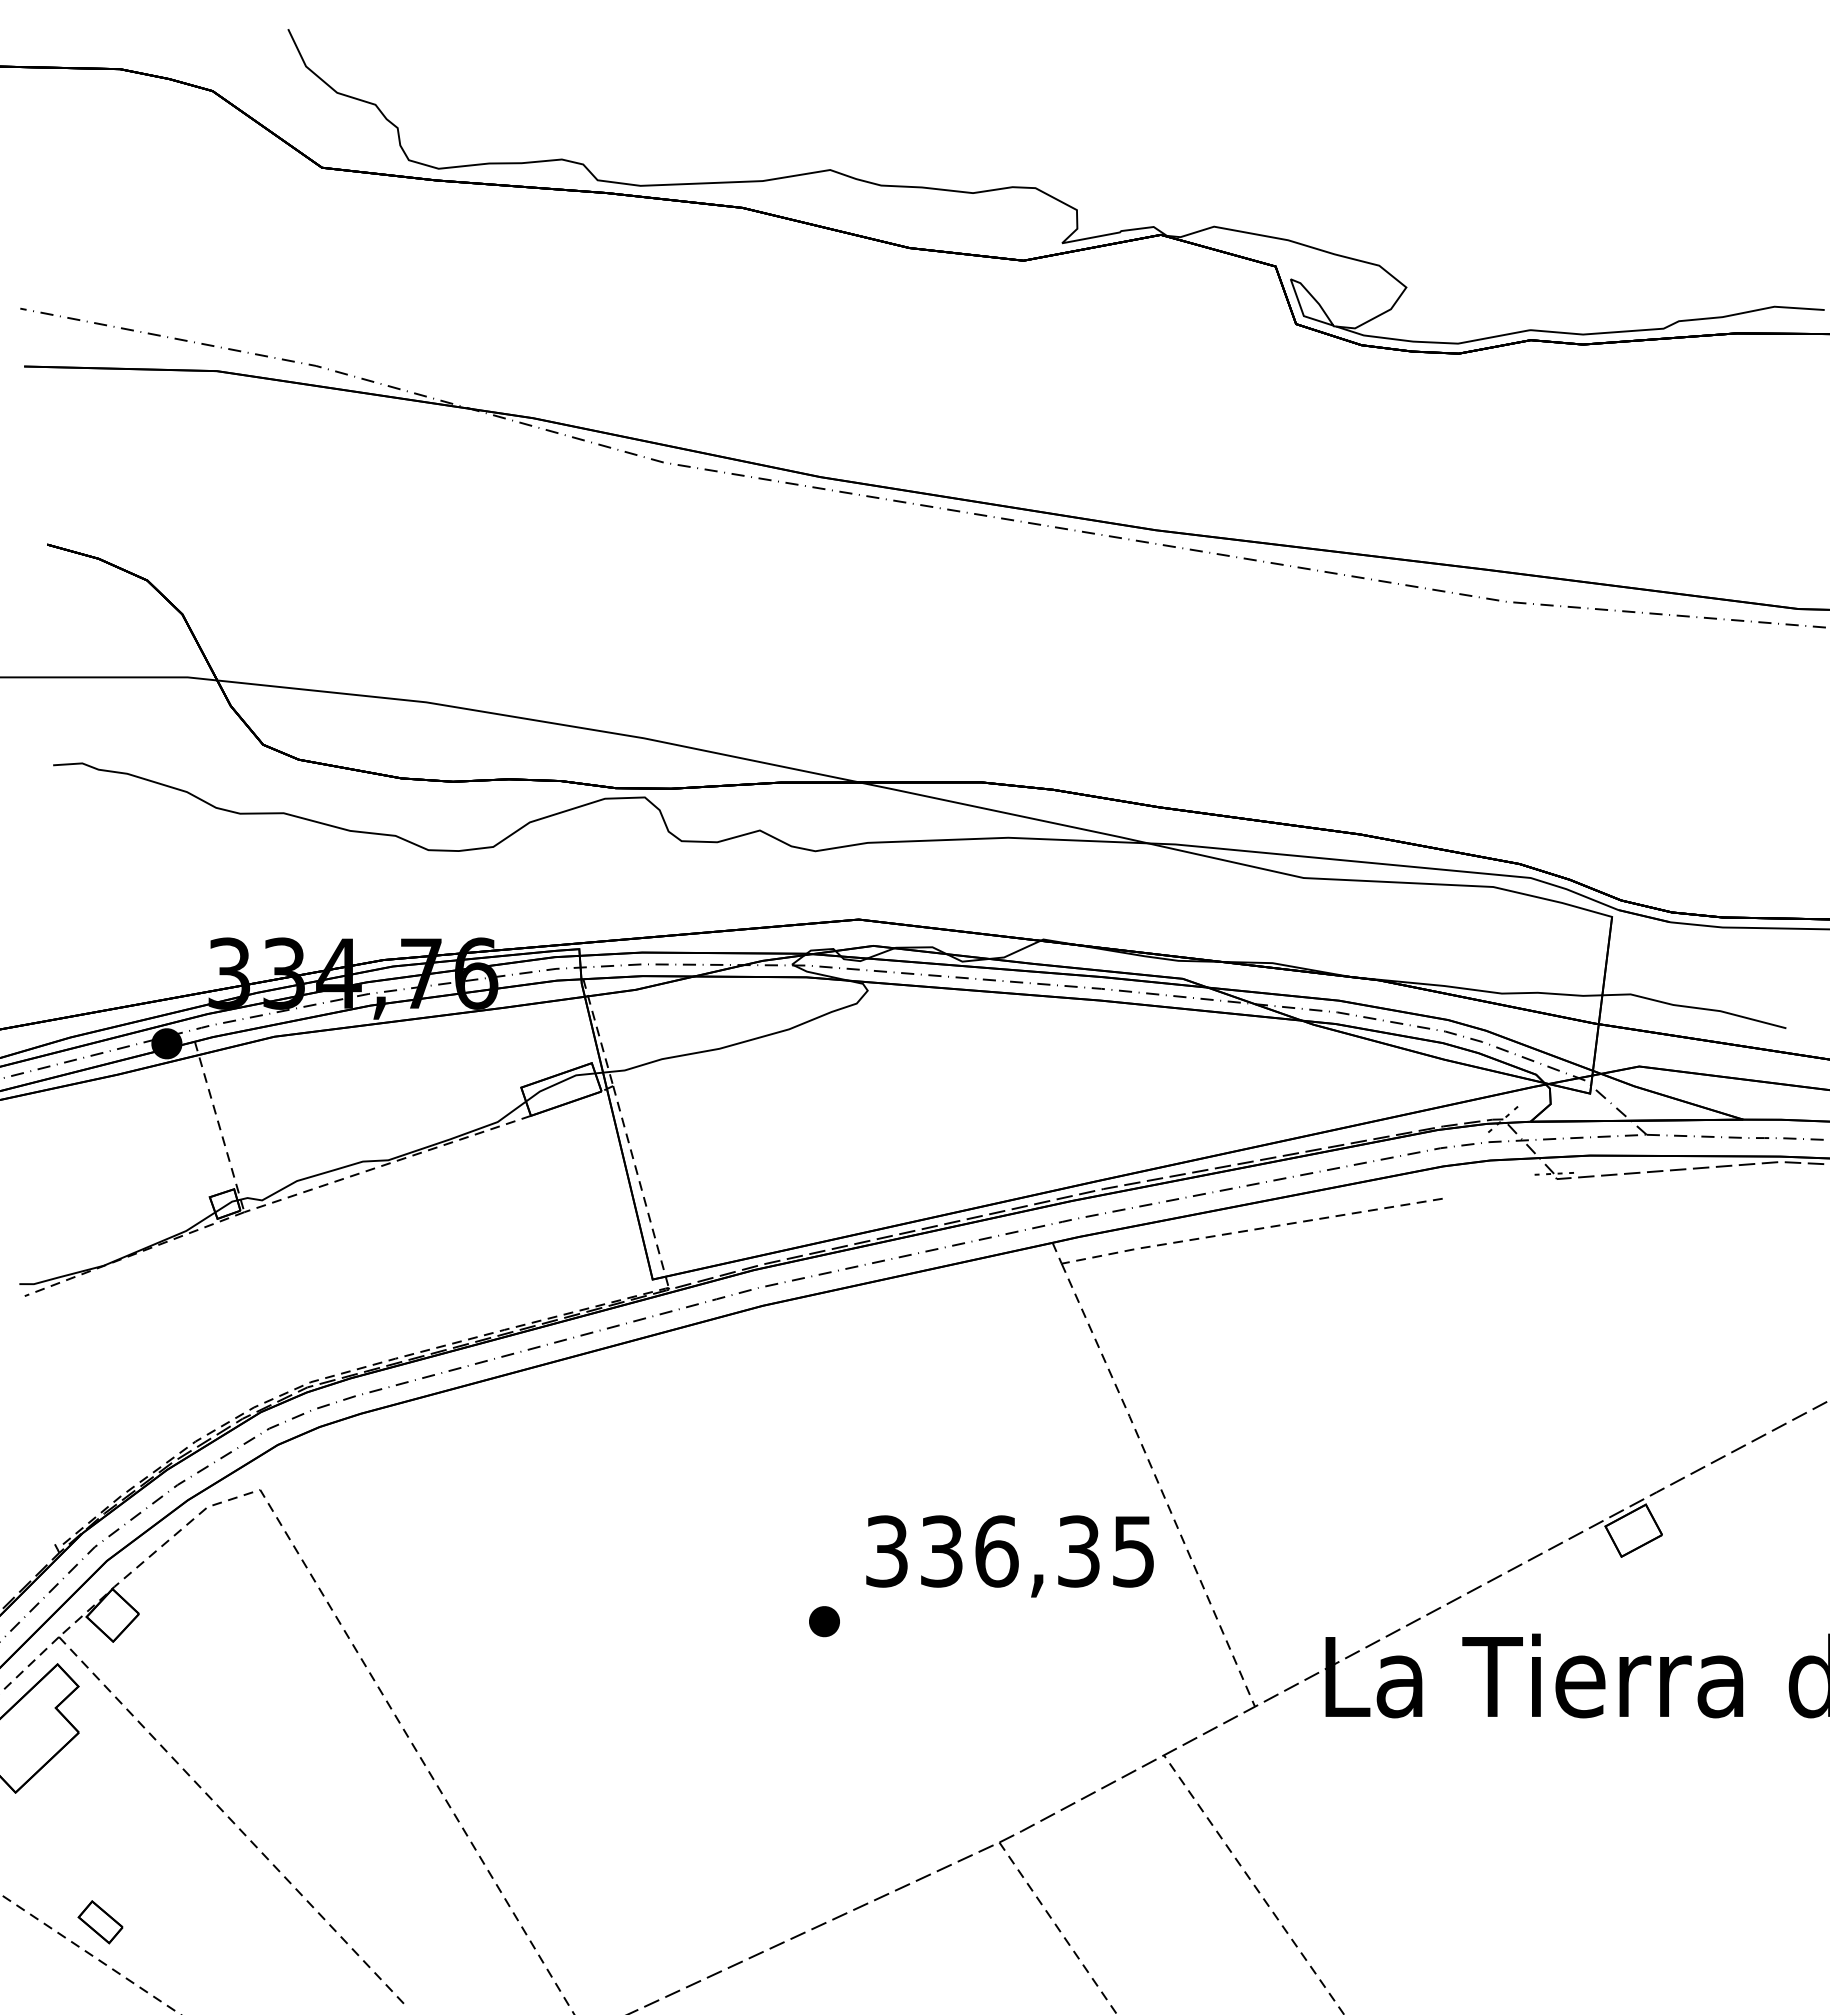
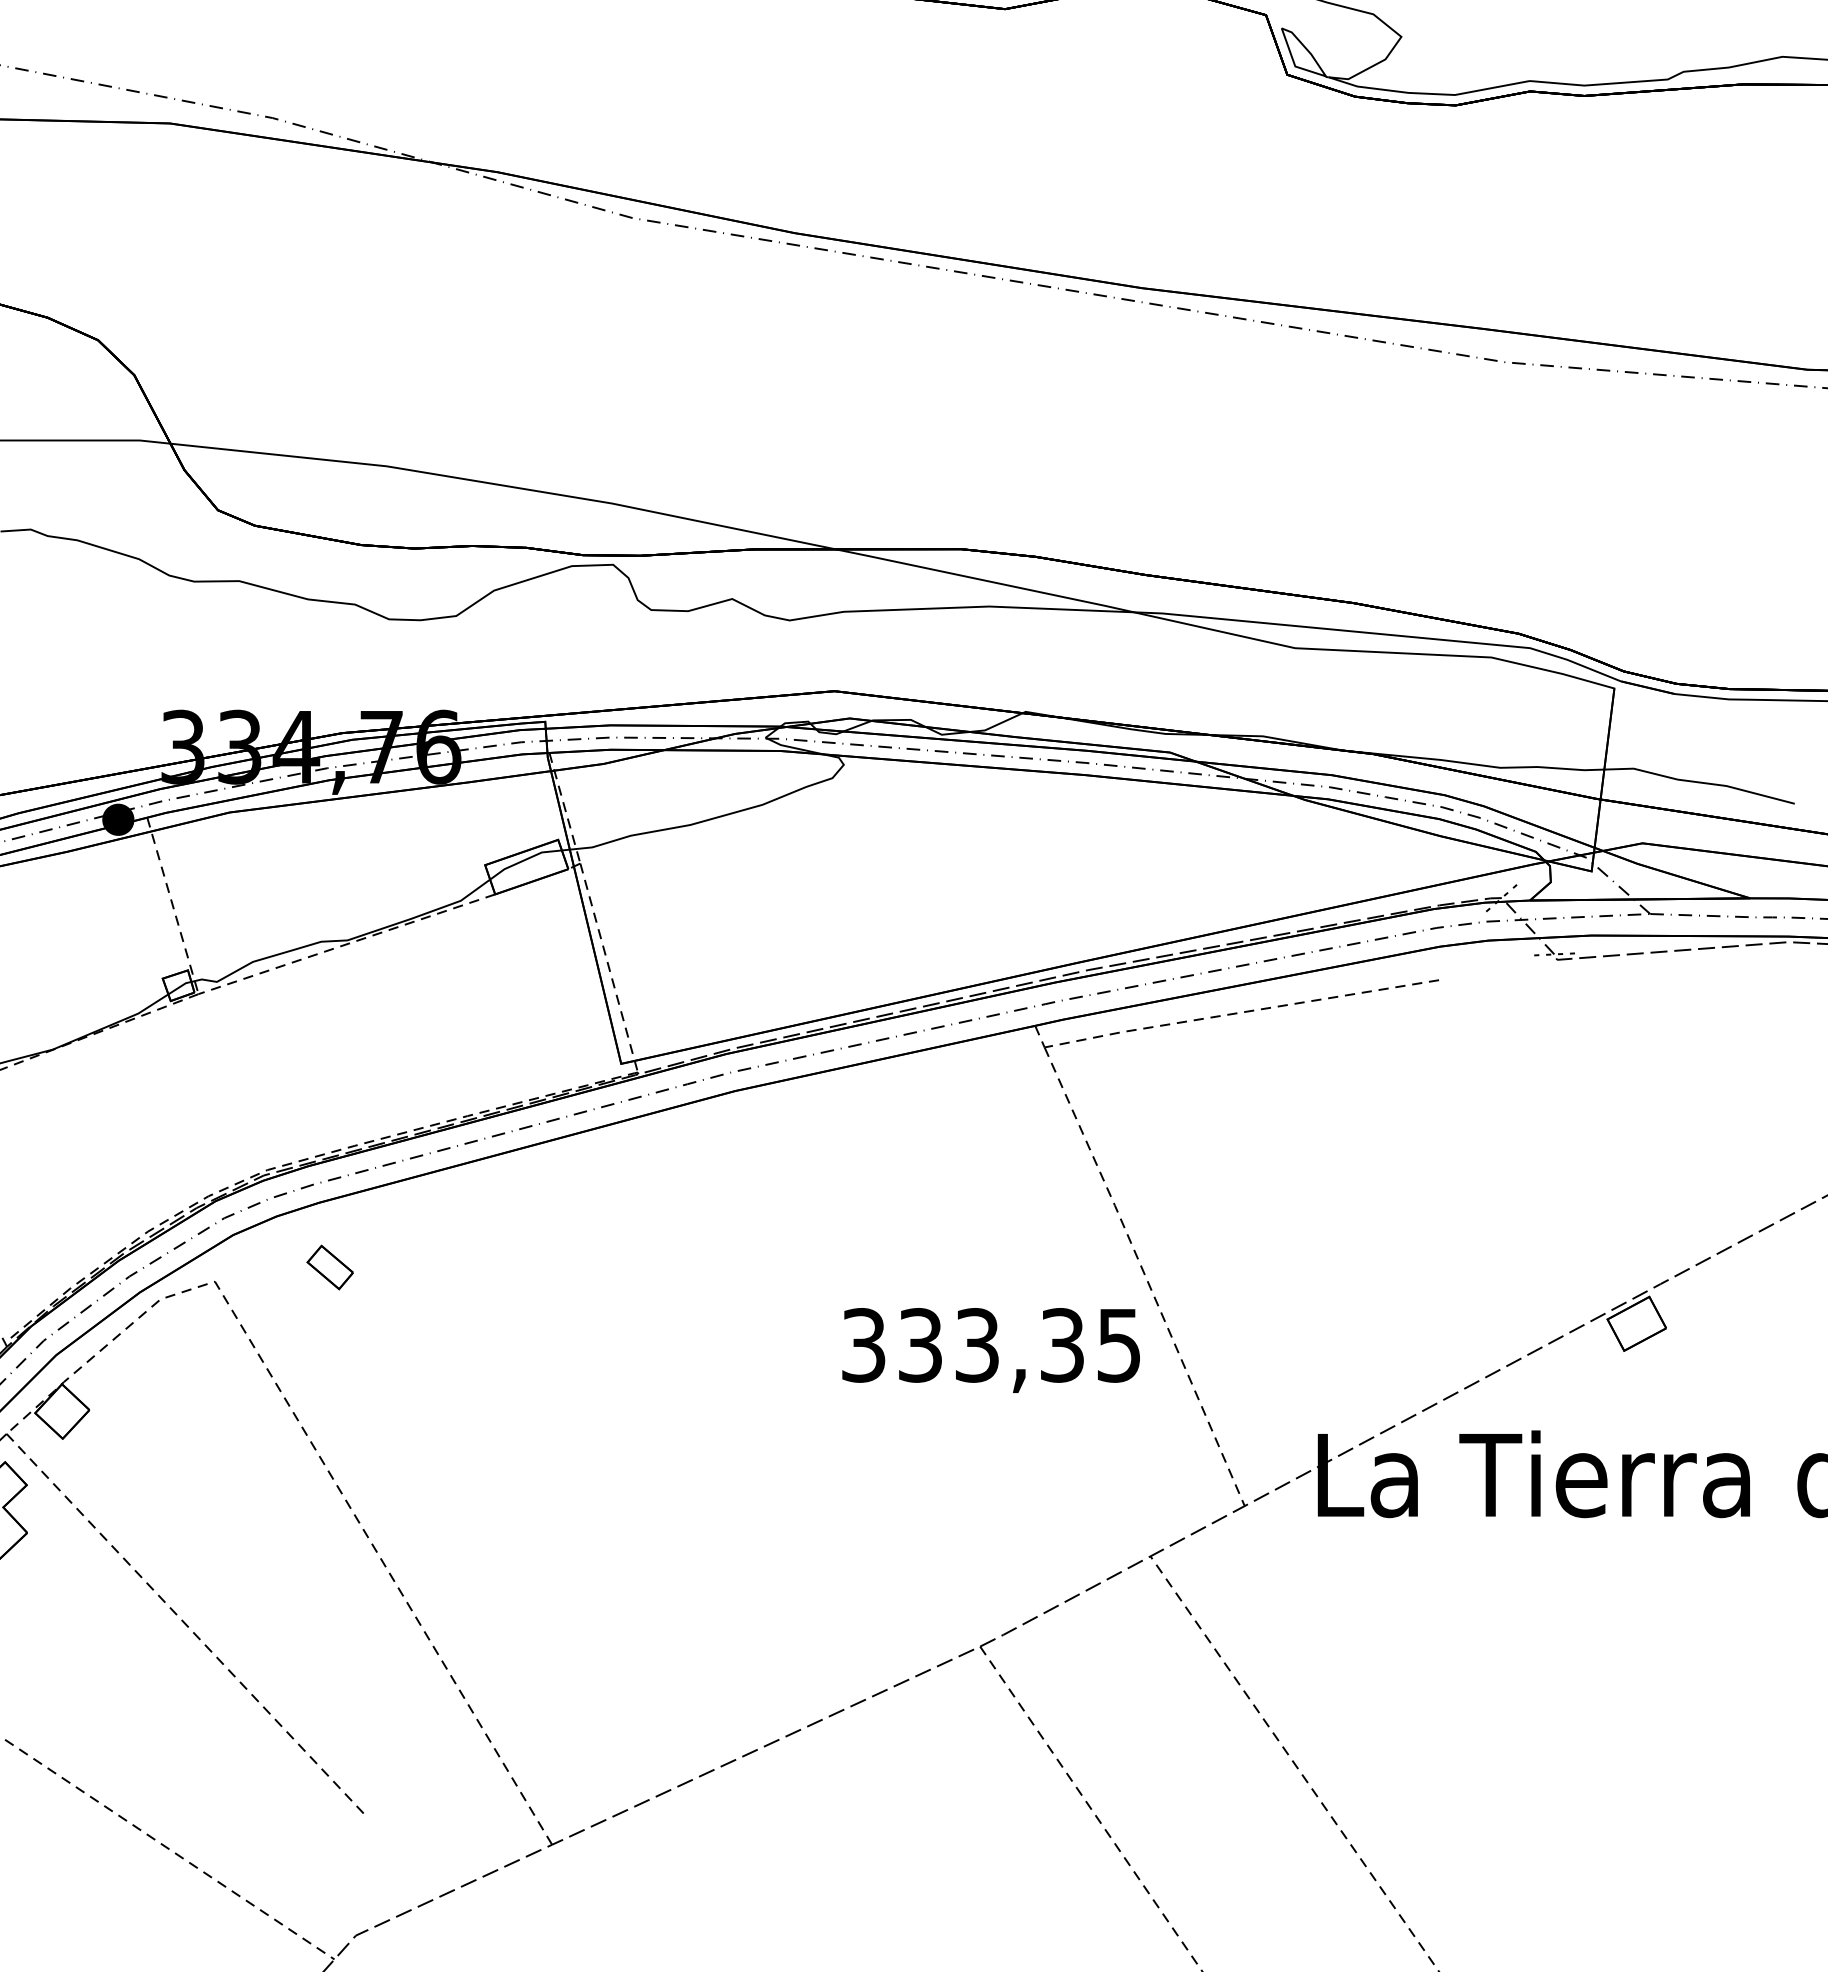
text: (996, 1551) -> (977, 1345), 336,35 -> 333,35
part: (824, 1621) -> (799, 1417), removed
part: (100, 1922) -> (330, 1267), moved

